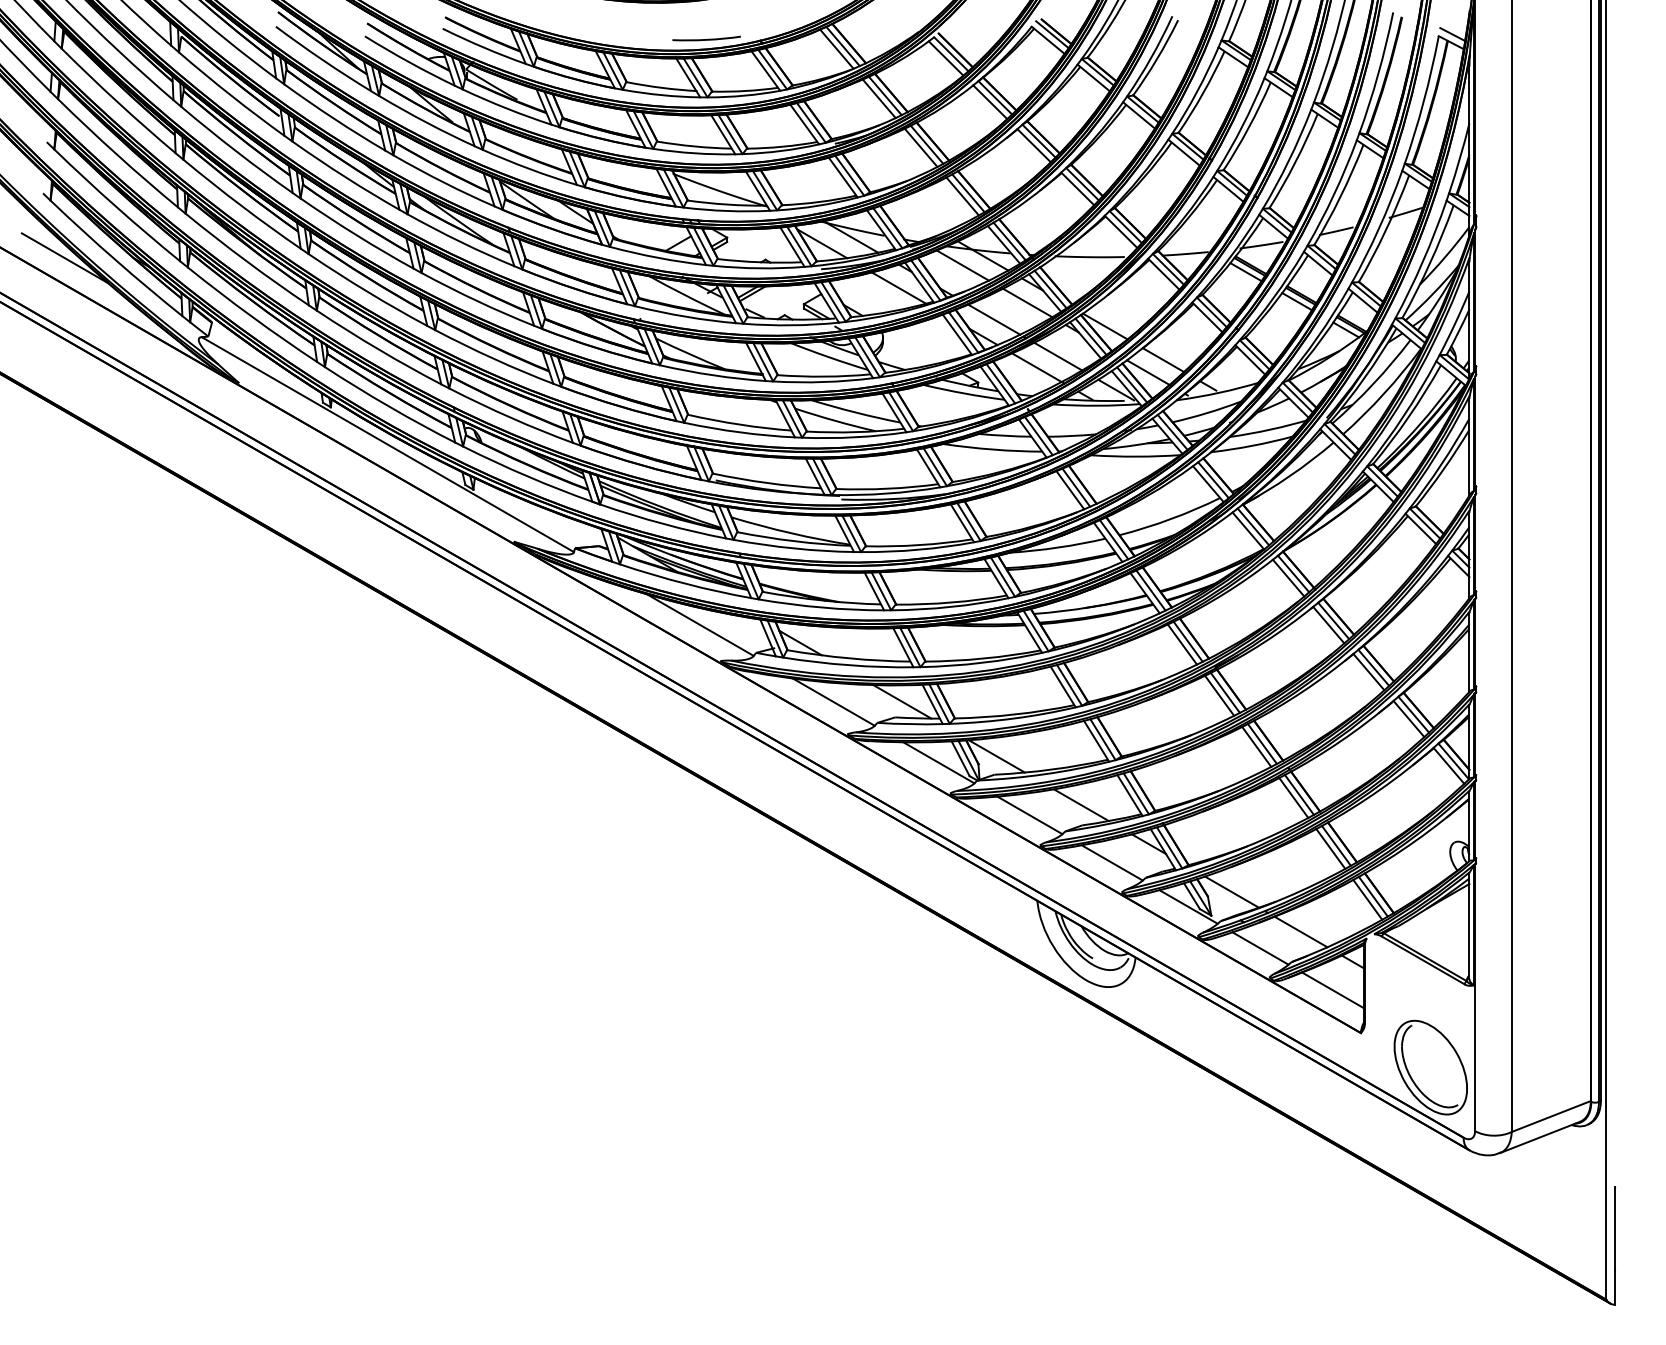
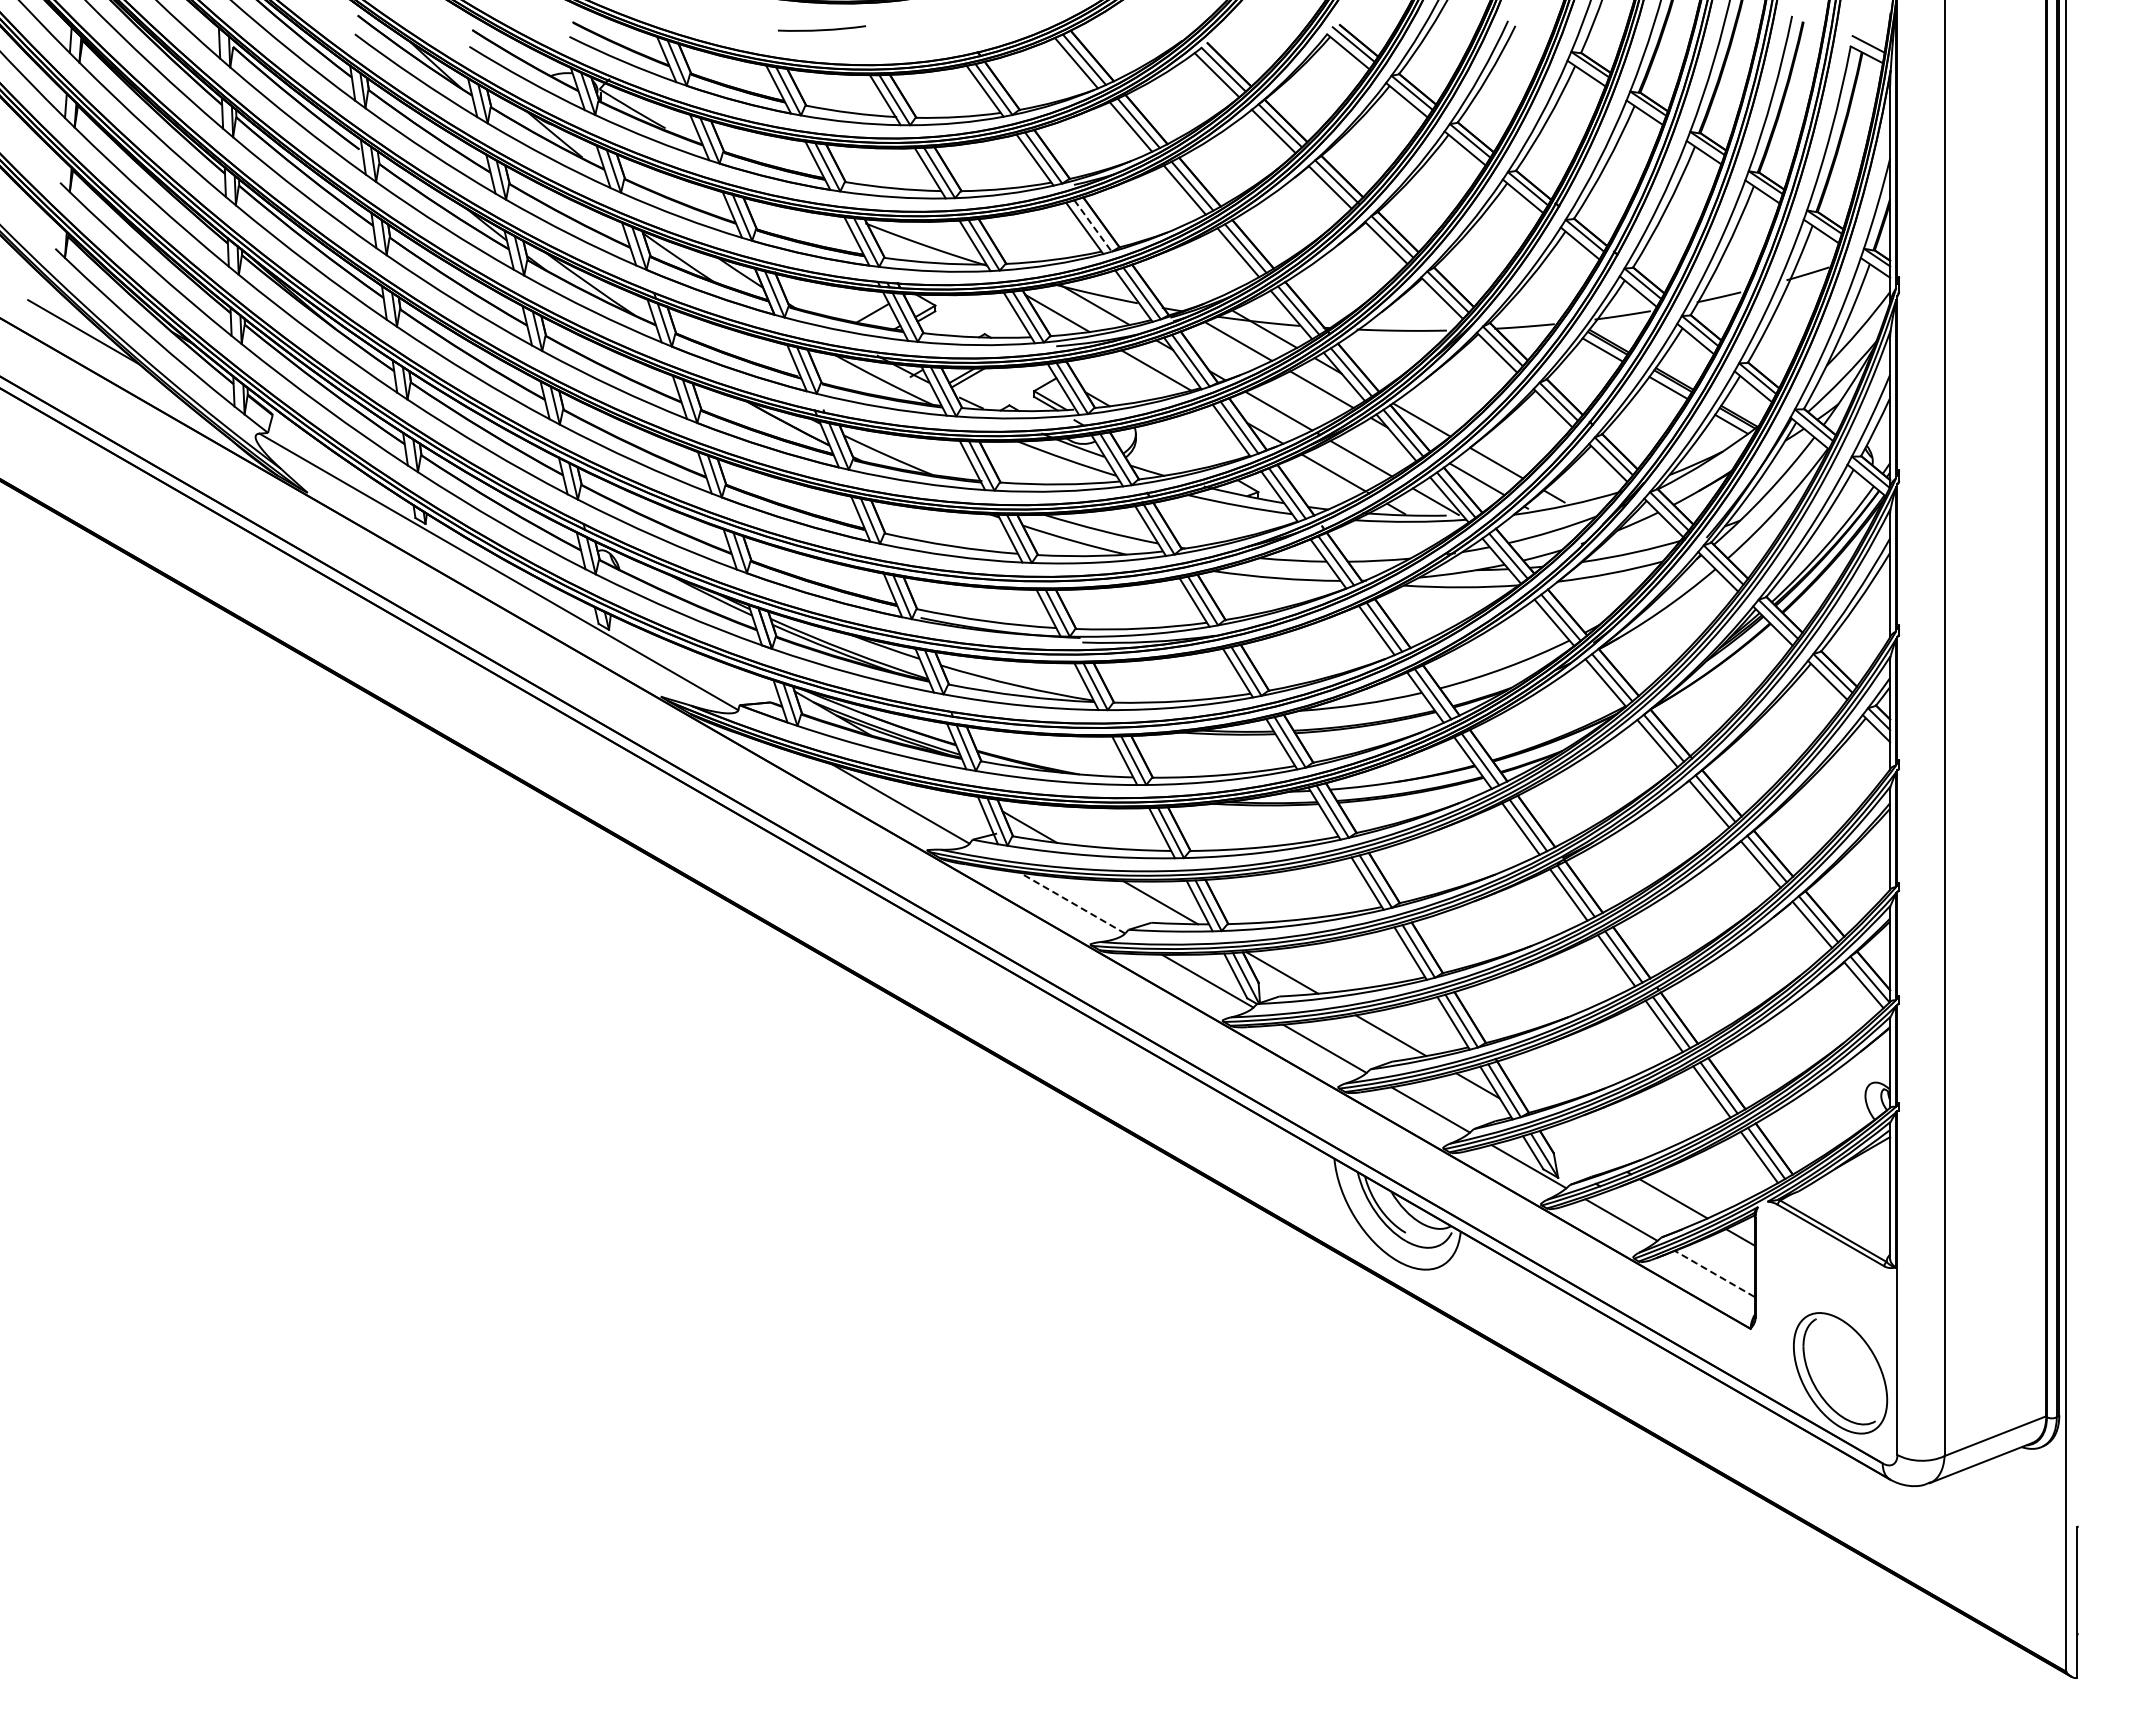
curve: (707, 39) -> (822, 29), moved
line: (850, 176) -> (1093, 226), solid -> dashed
line: (833, 702) -> (1072, 903), solid -> dashed
line: (1231, 892) -> (1584, 1147), removed
line: (1332, 990) -> (1714, 1273), solid -> dashed

